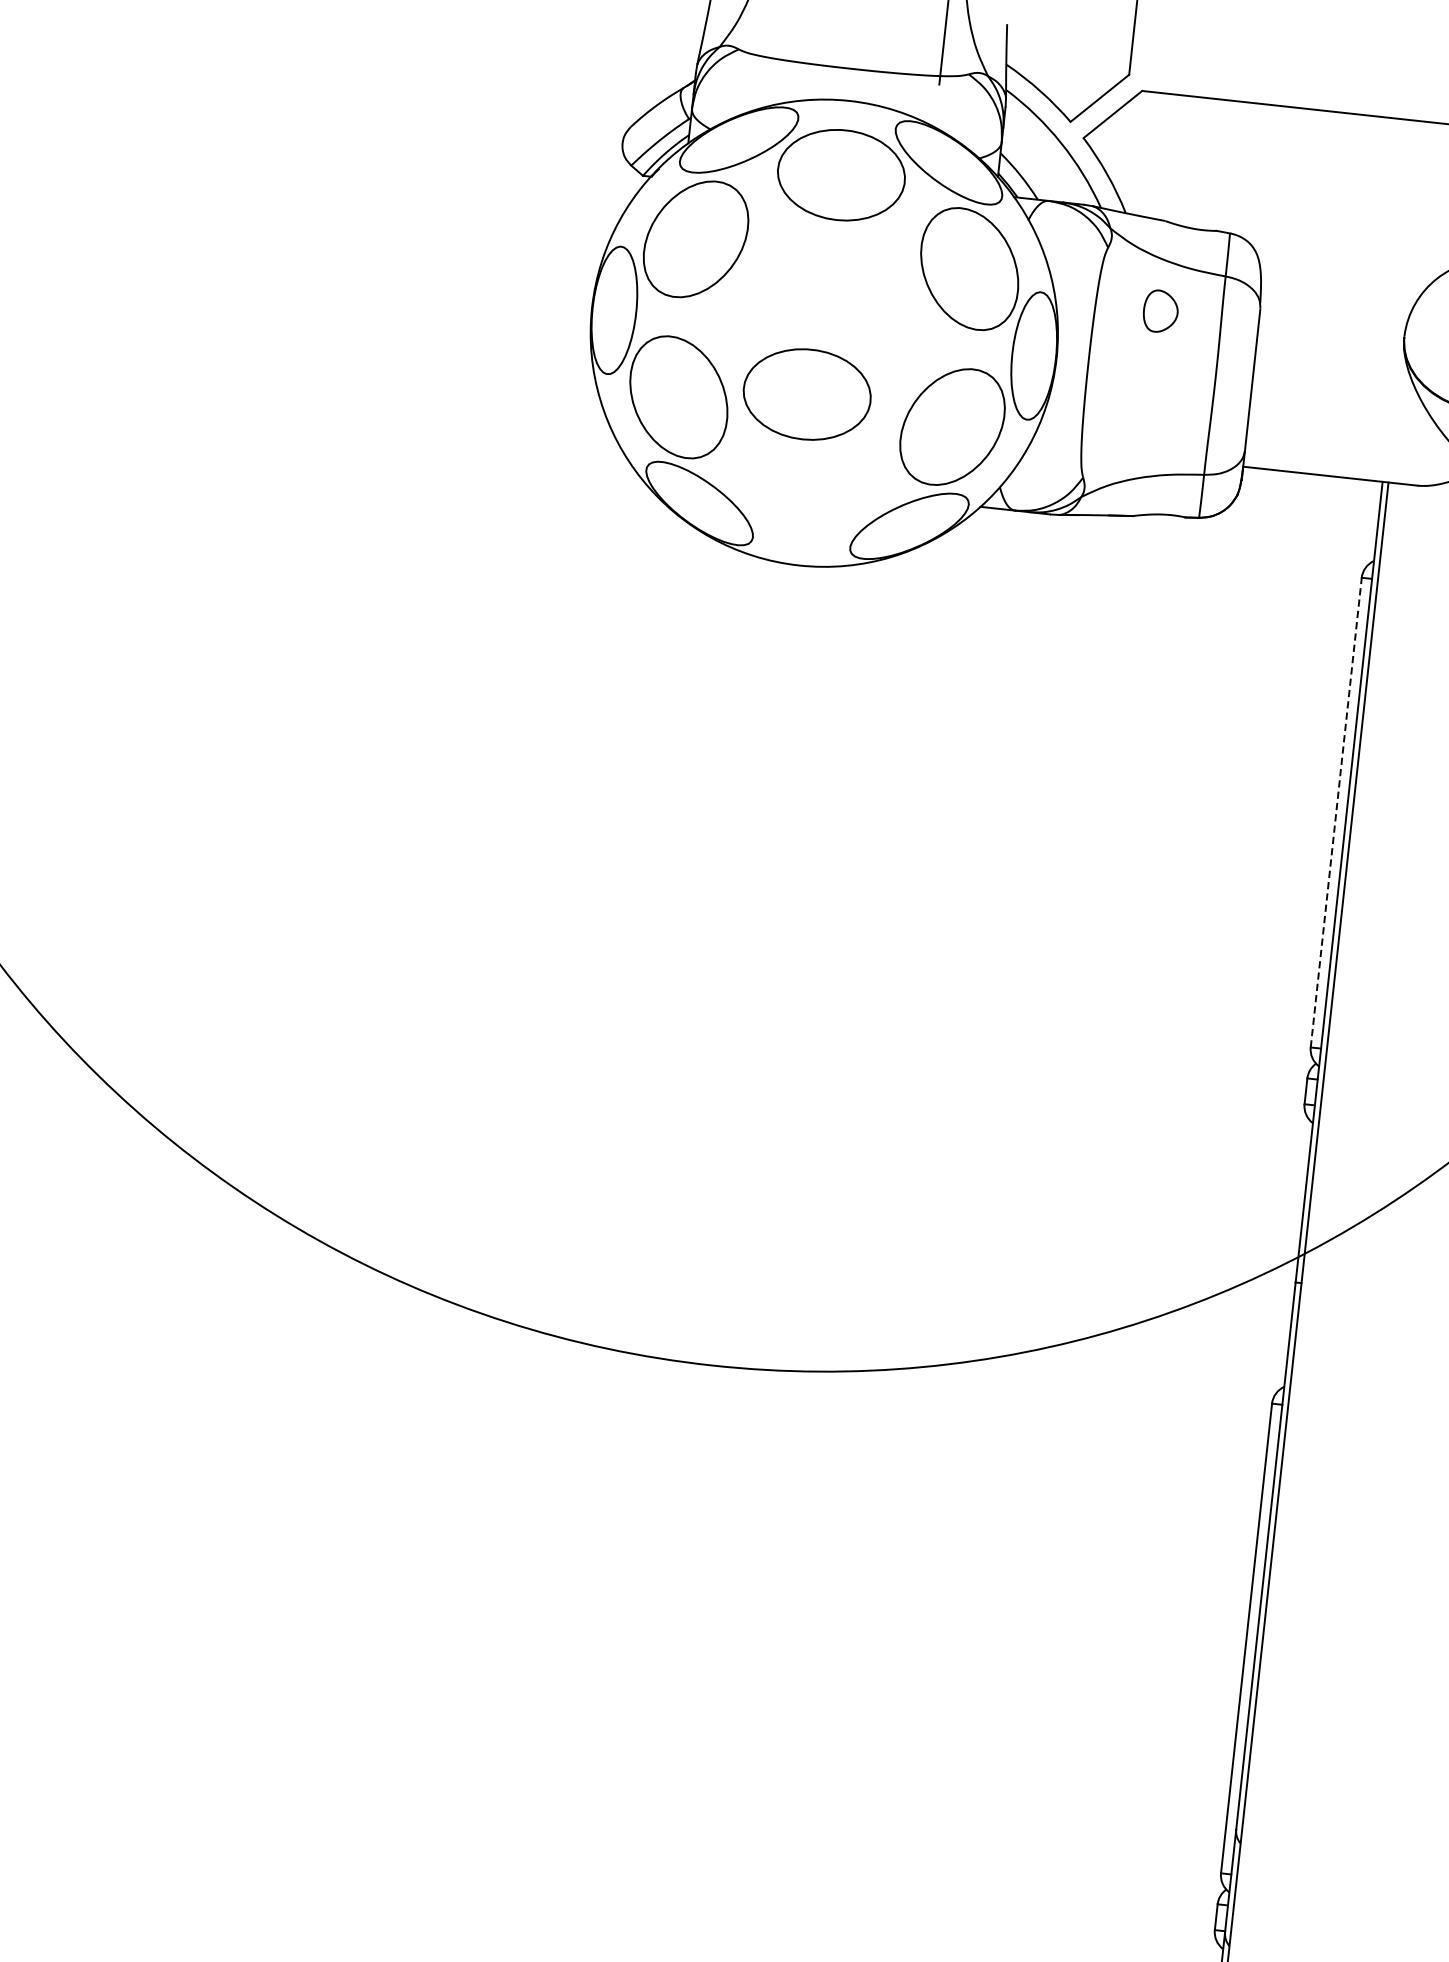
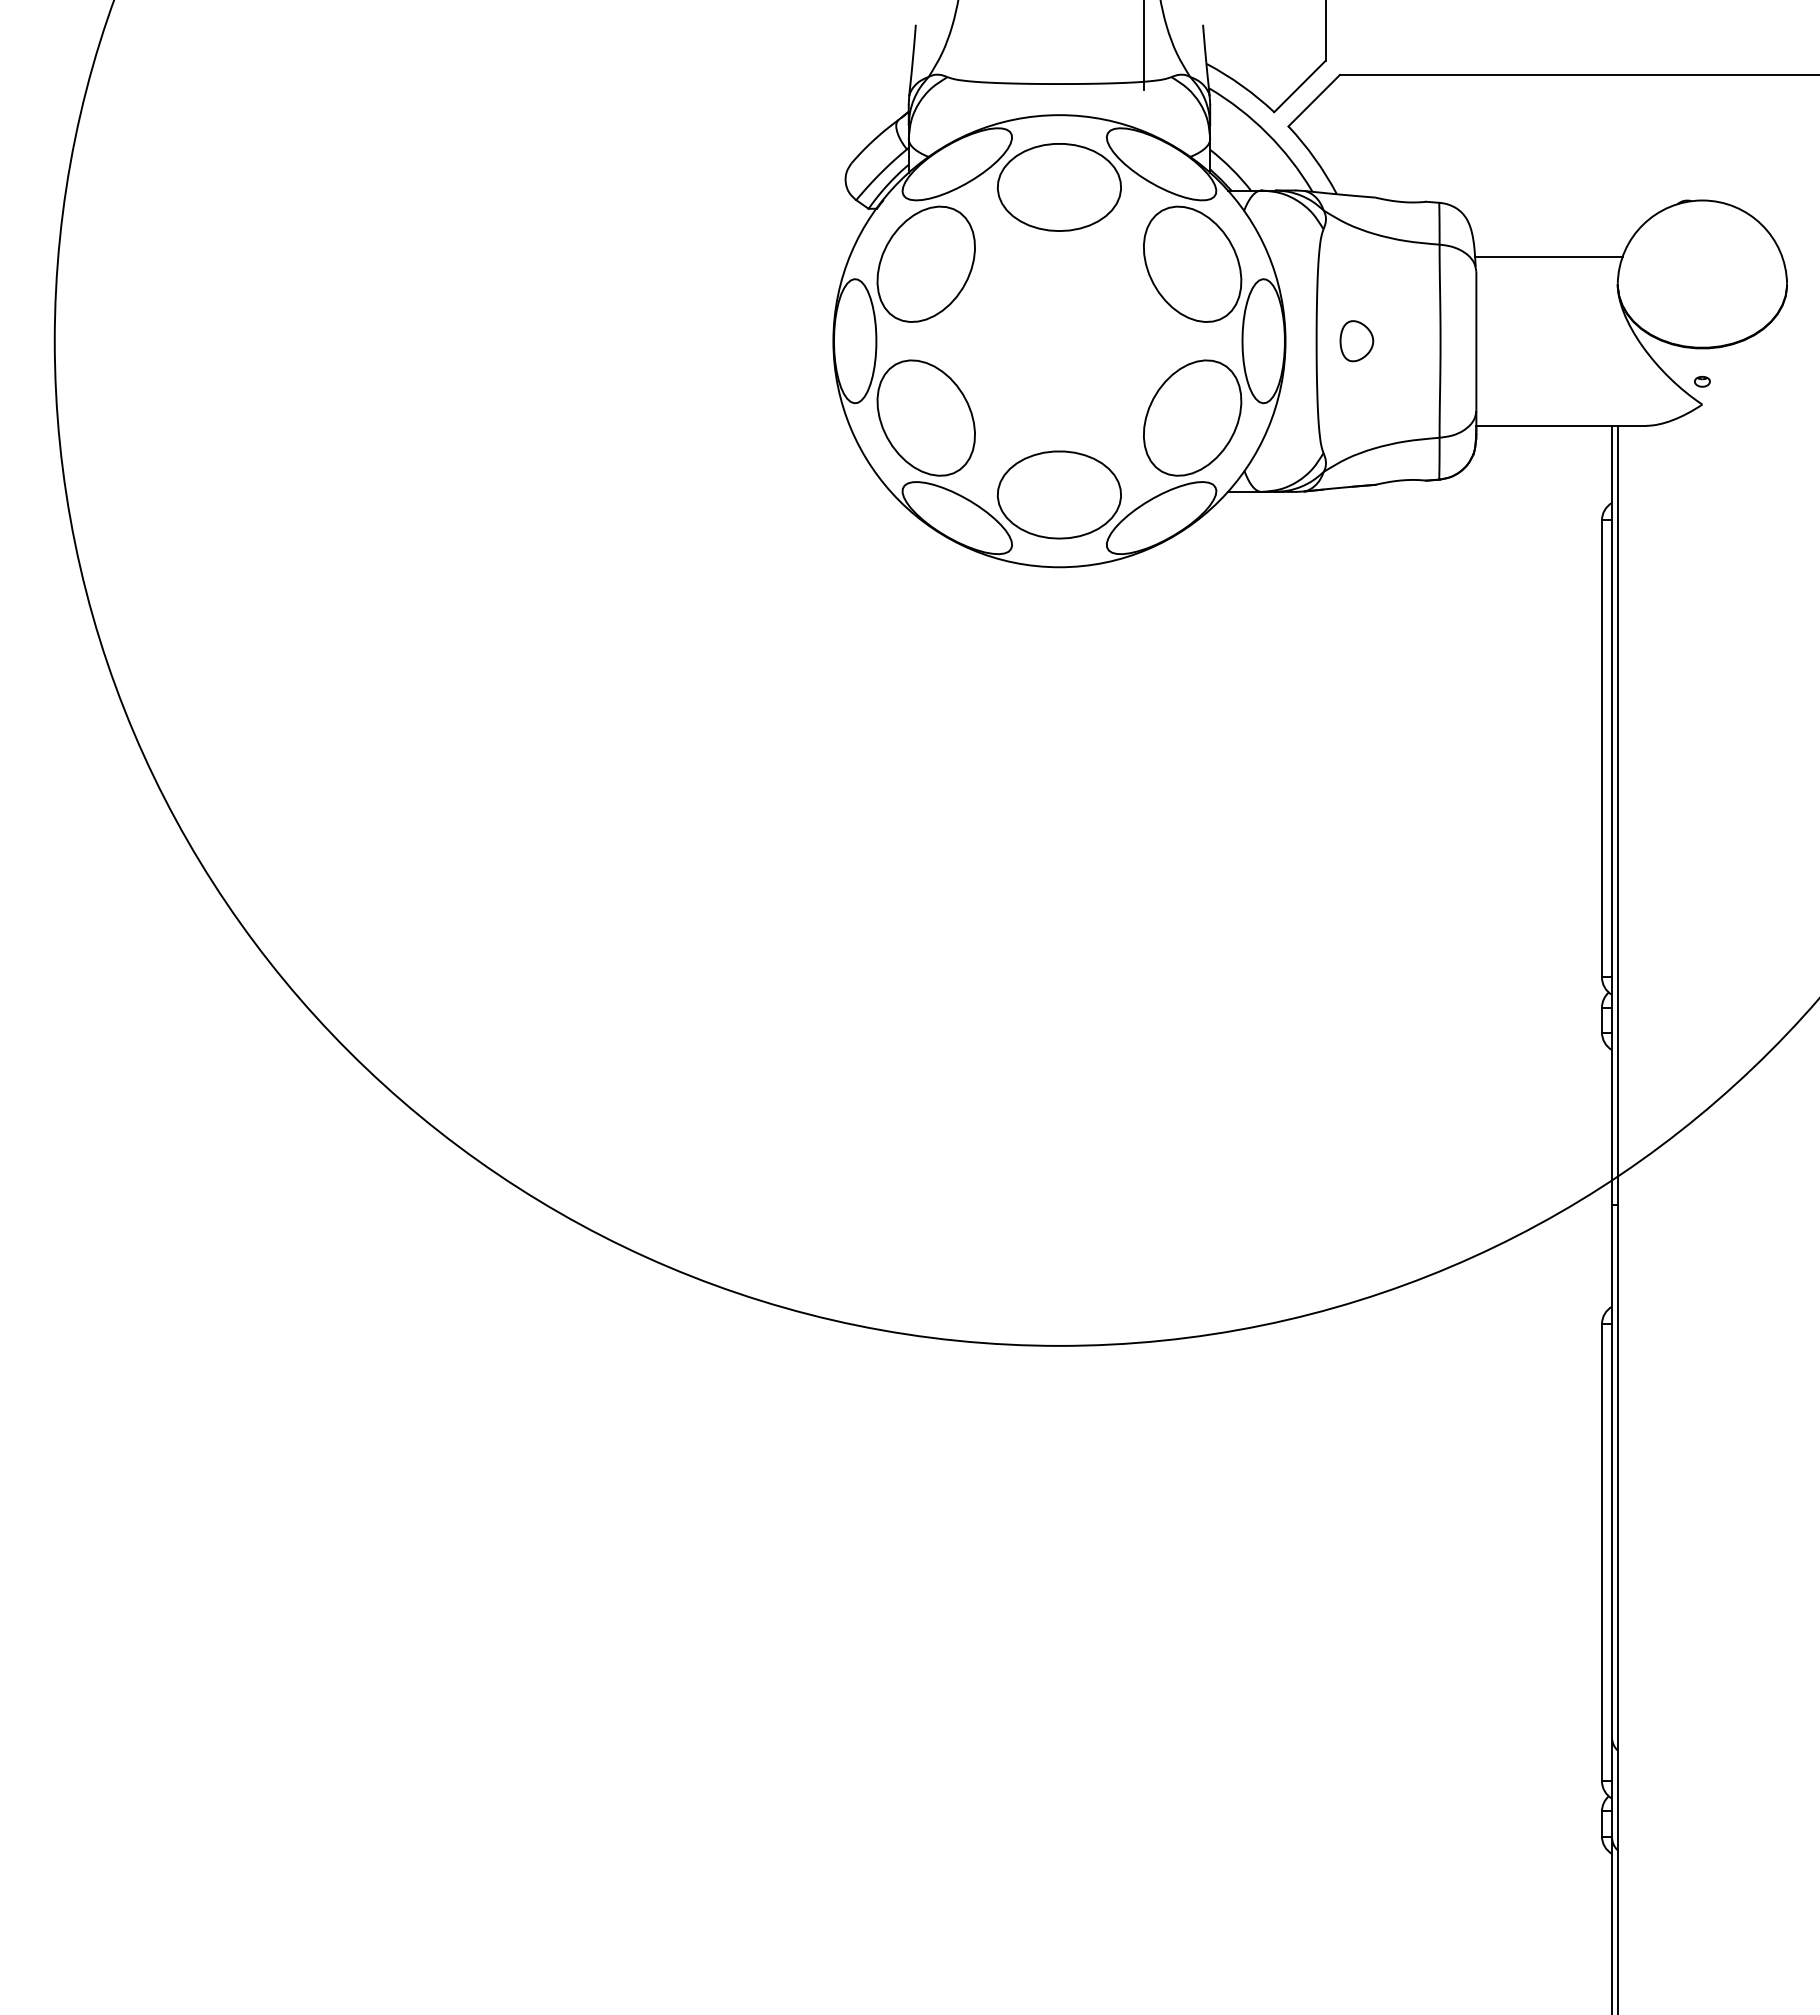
line: (1336, 300) -> (1548, 256), added
part: (1160, 311) -> (1356, 341), moved
part: (806, 393) -> (1058, 494), moved
line: (1336, 812) -> (1602, 748), dashed -> solid

